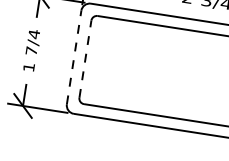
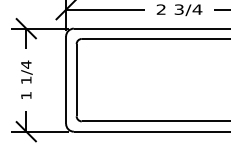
text: (31, 51) -> (26, 80), 7/4 -> 1/4
line: (74, 57) -> (66, 80), dashed -> solid
line: (85, 58) -> (76, 79), dashed -> solid

